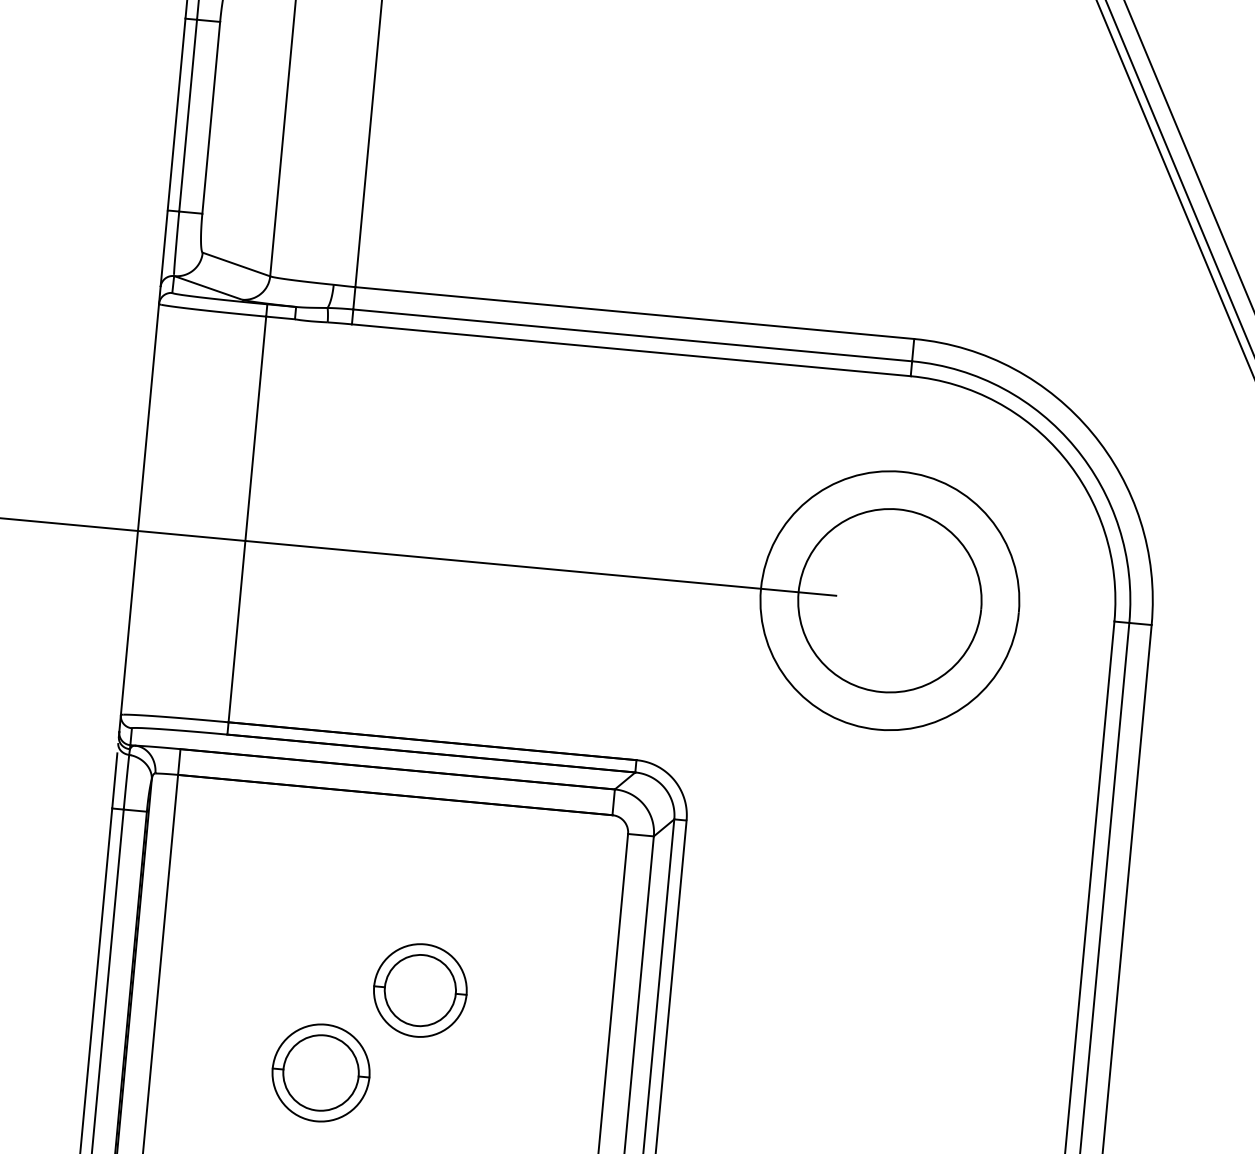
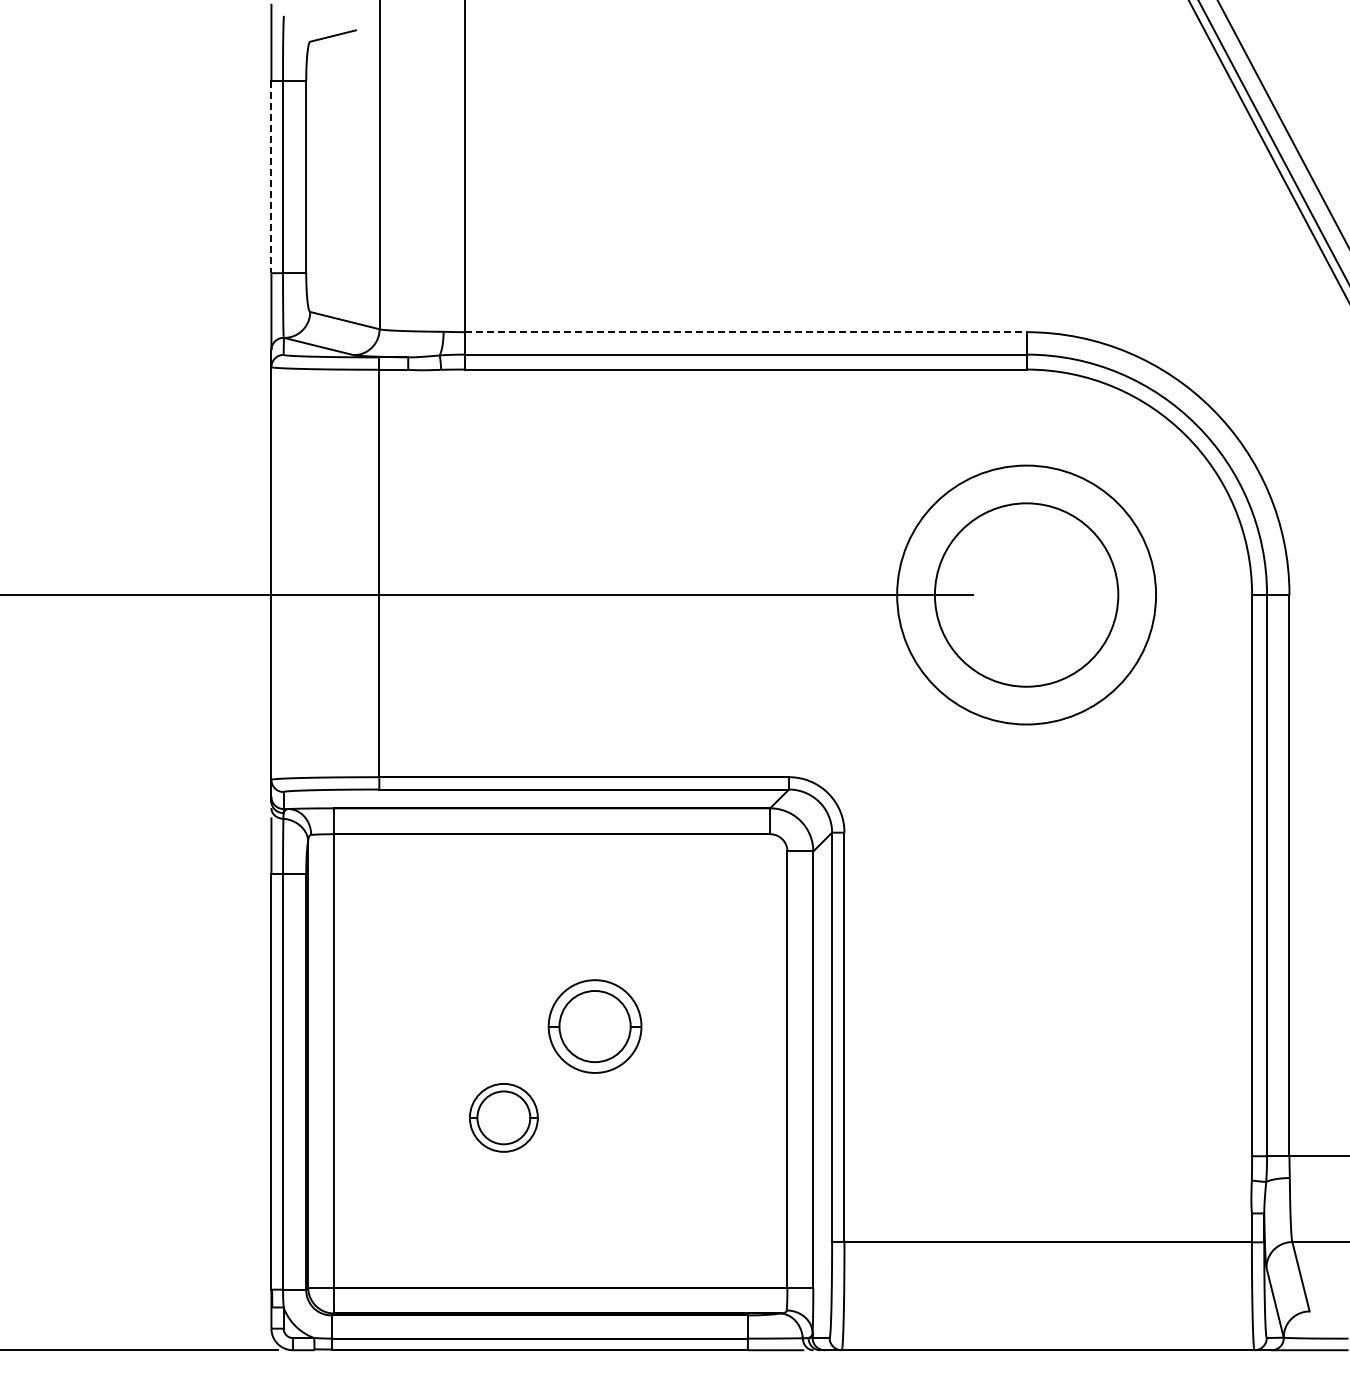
line: (176, 115) -> (271, 177), solid -> dashed
line: (635, 313) -> (746, 332), solid -> dashed
part: (320, 1072) -> (503, 1117), size x0.7

